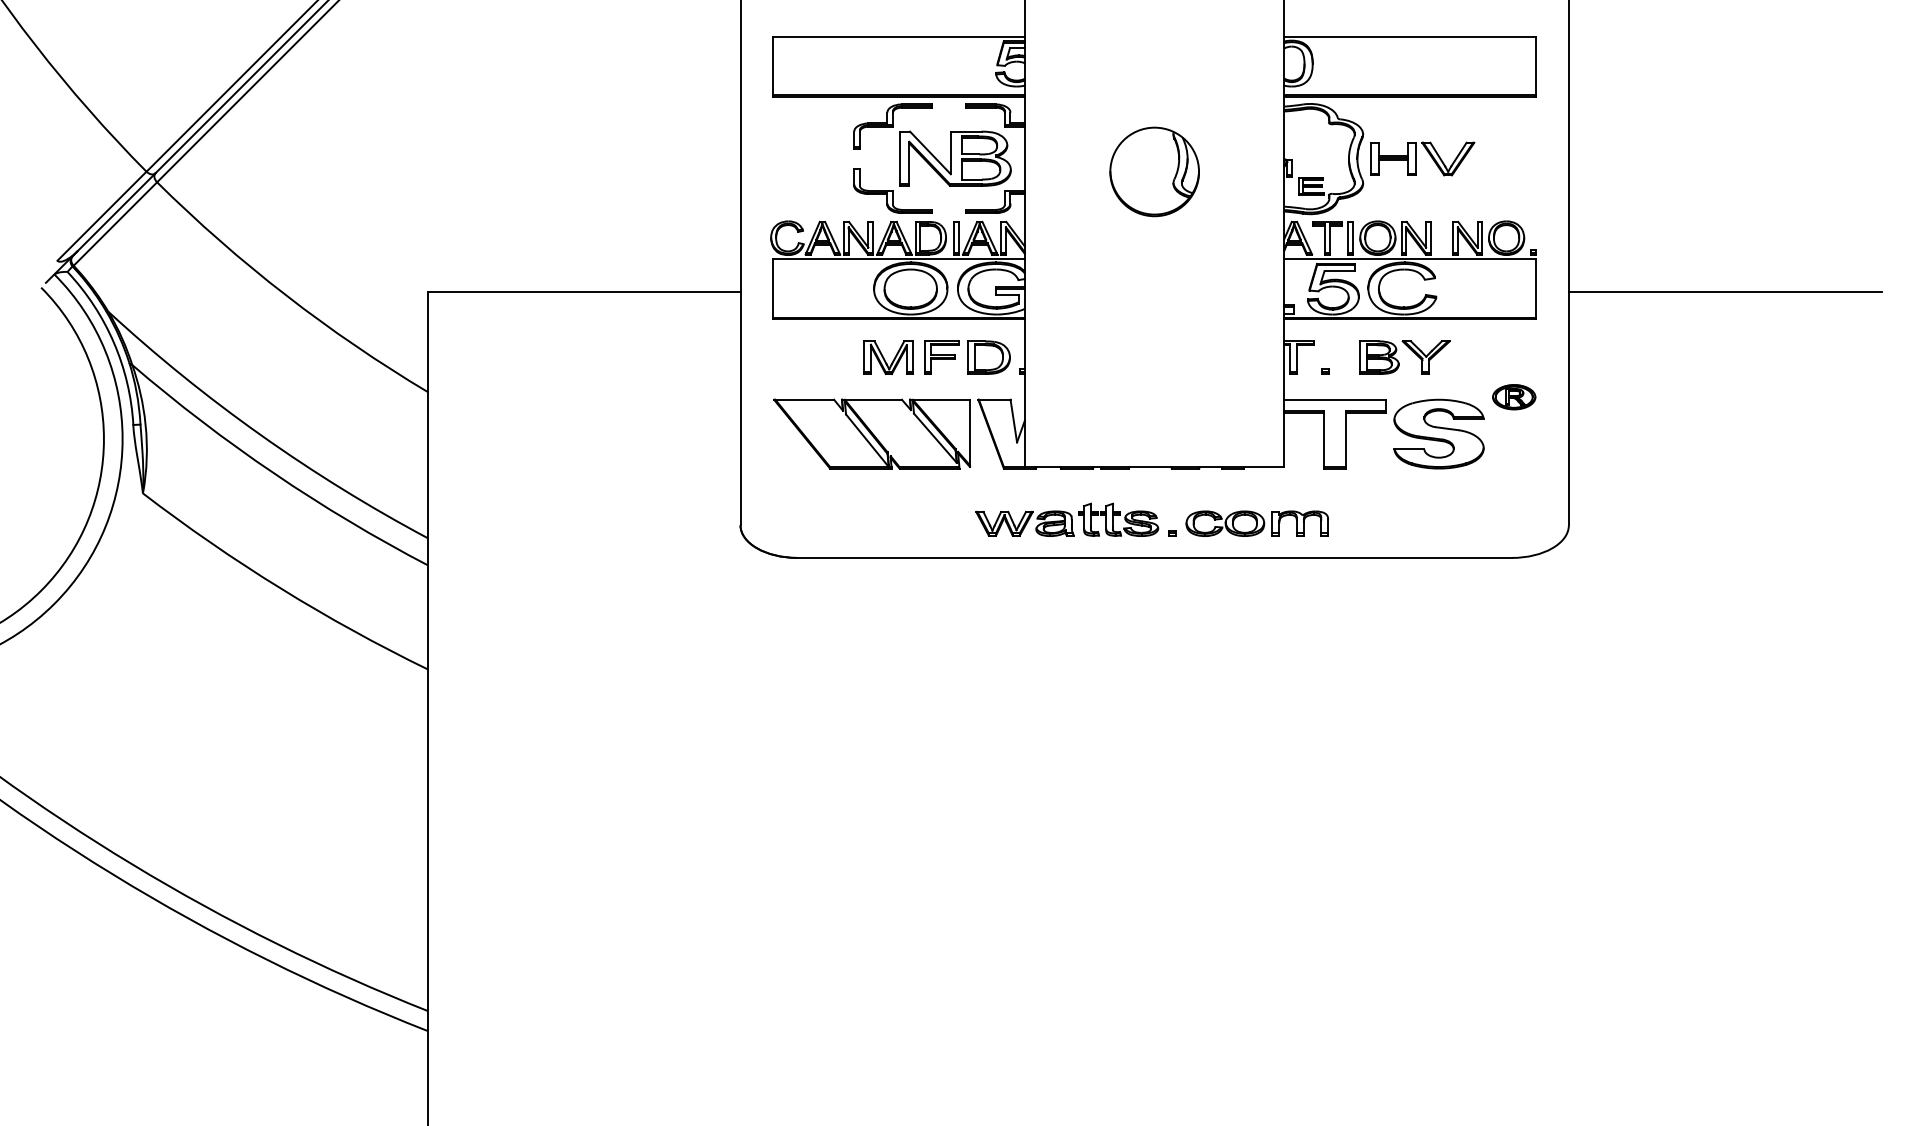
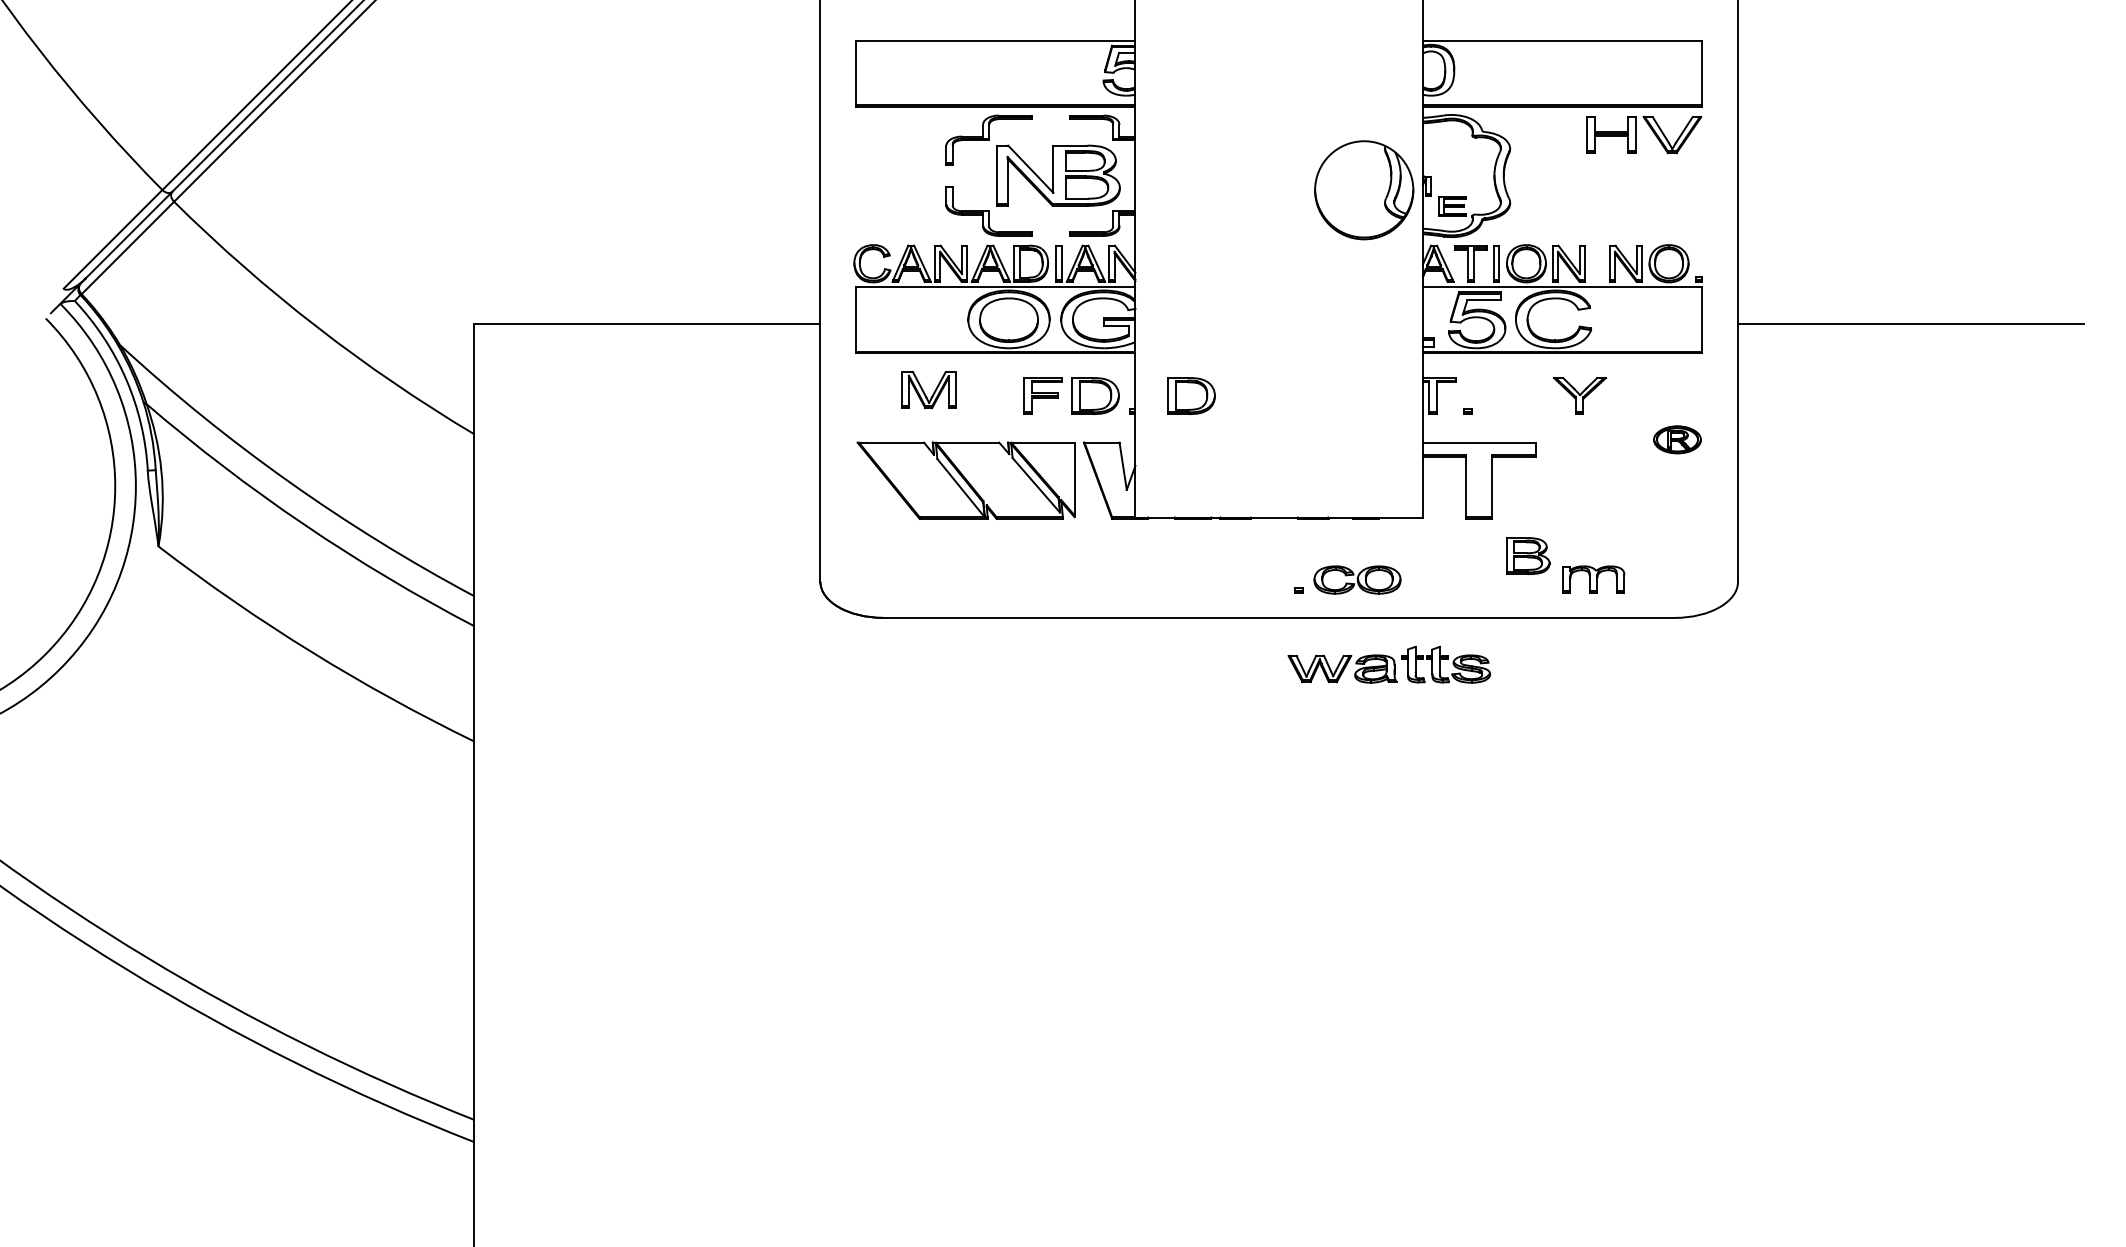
part: (1415, 159) -> (1636, 135), moved
part: (1154, 172) -> (1364, 190), moved
part: (1075, 357) -> (1191, 395), added
part: (1379, 357) -> (1528, 555), moved
part: (888, 358) -> (928, 390), moved
part: (1438, 433) -> (1593, 480), removed
part: (1067, 519) -> (1389, 664), moved
part: (1300, 523) -> (1593, 579), moved

